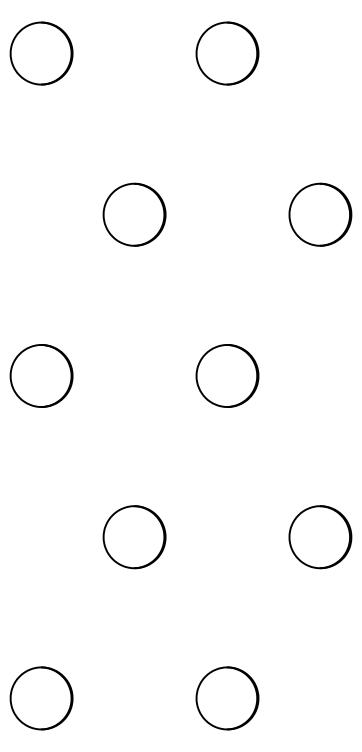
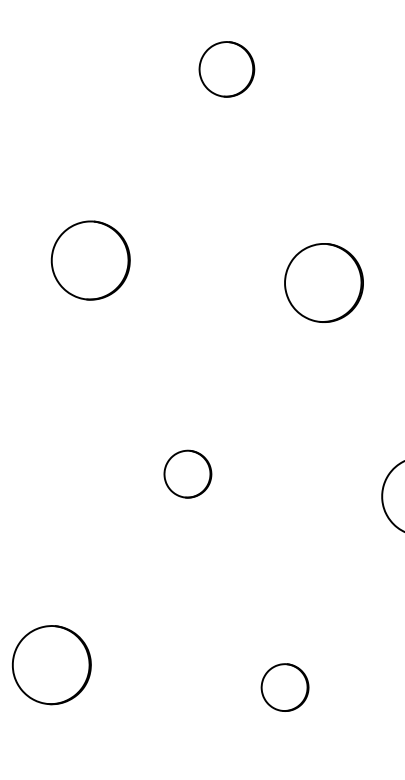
part: (134, 214) -> (226, 69), size x0.7
part: (134, 537) -> (187, 474), size x0.6
part: (227, 698) -> (285, 687), size x0.6

